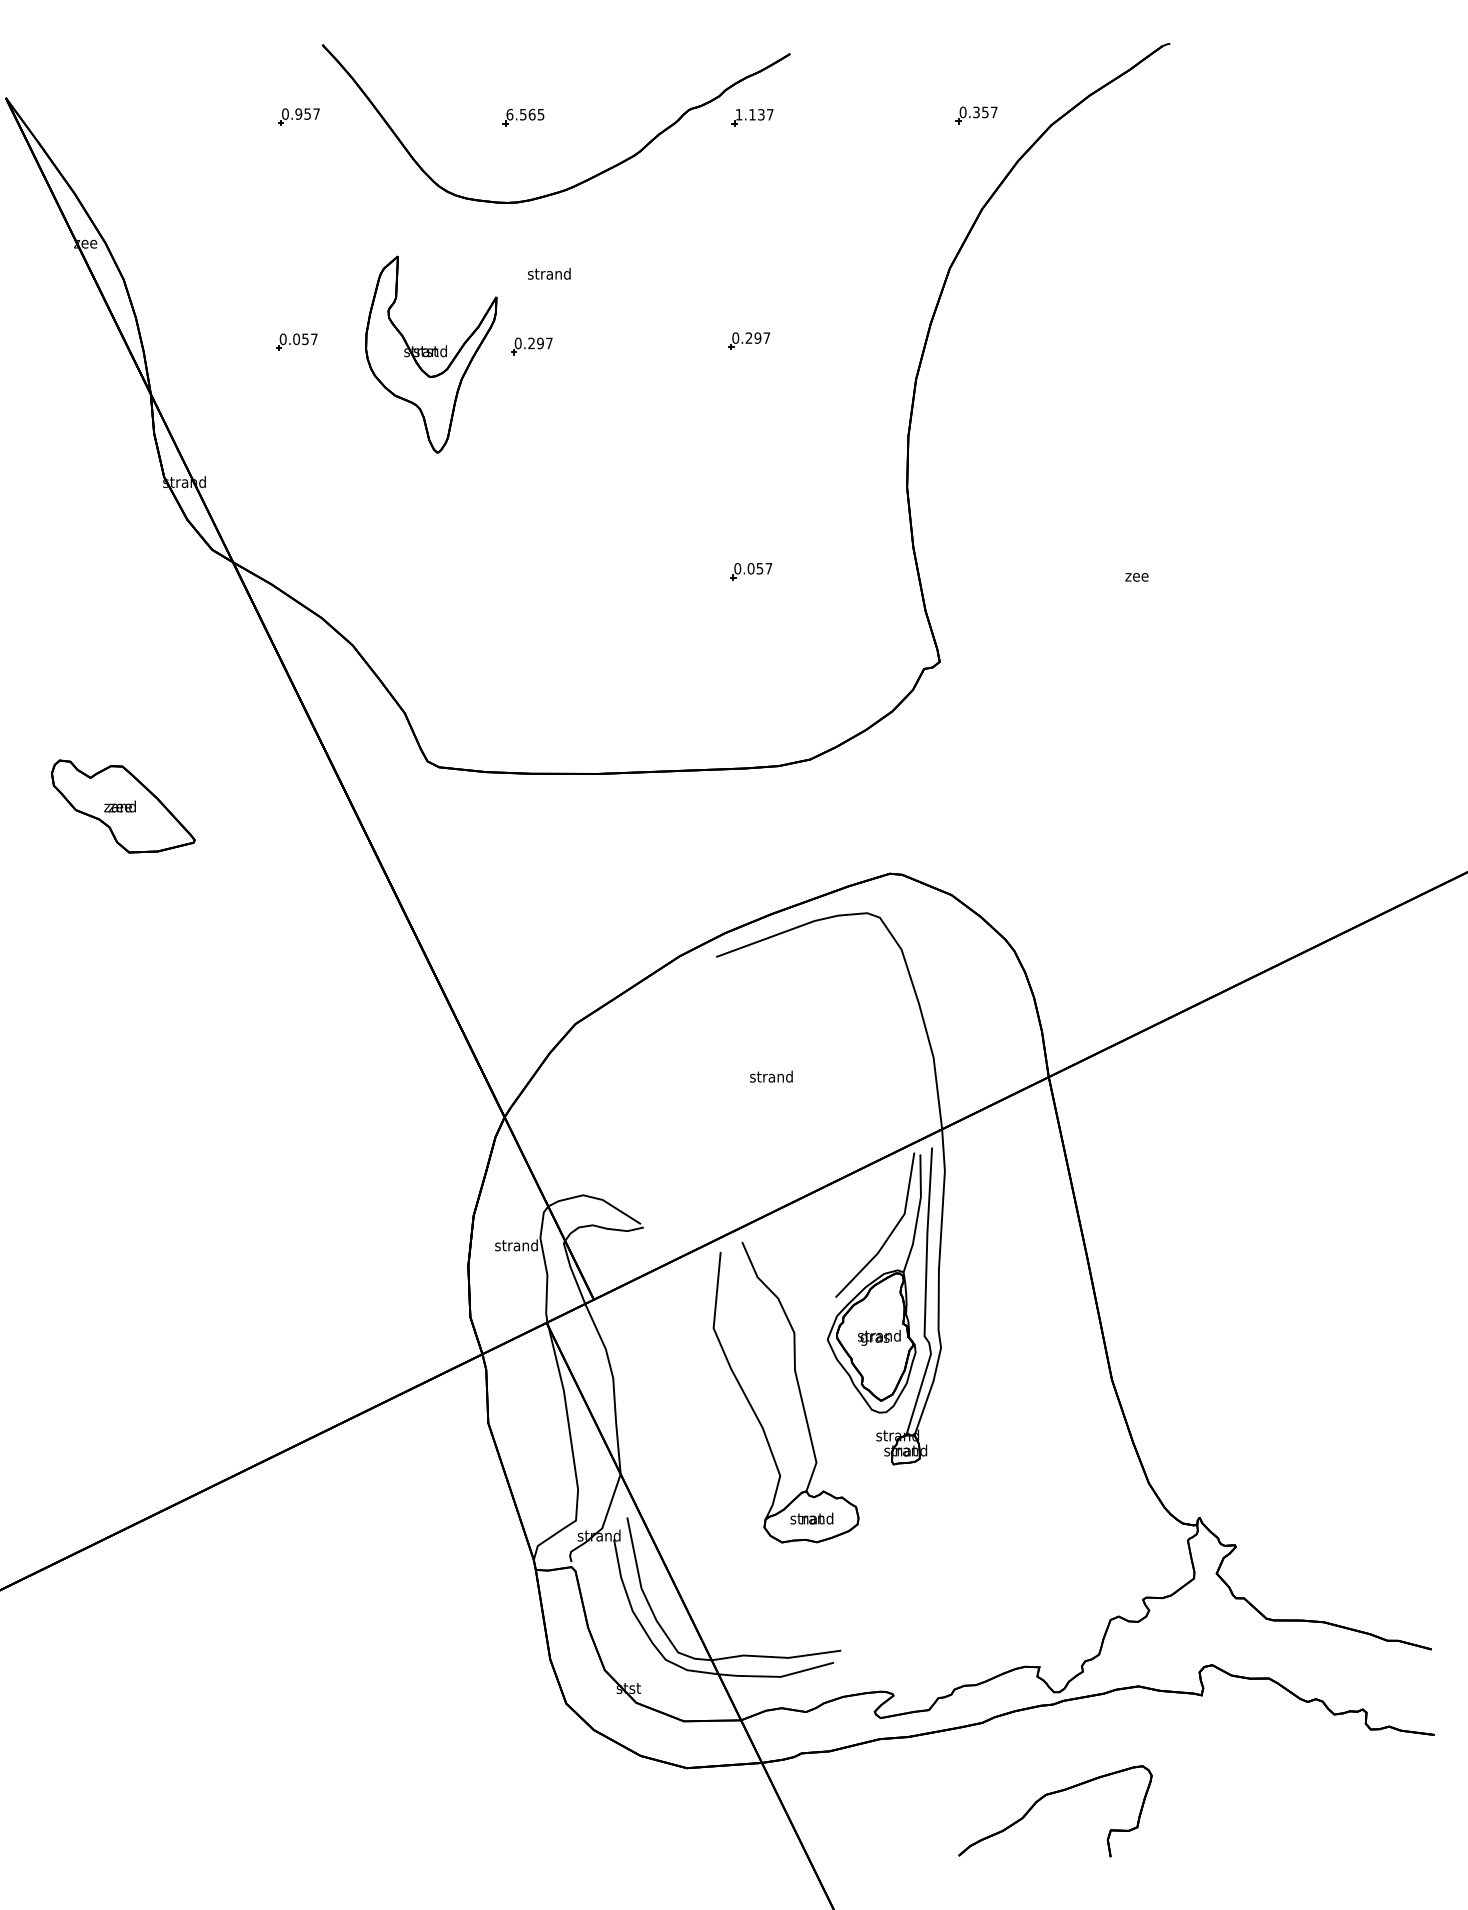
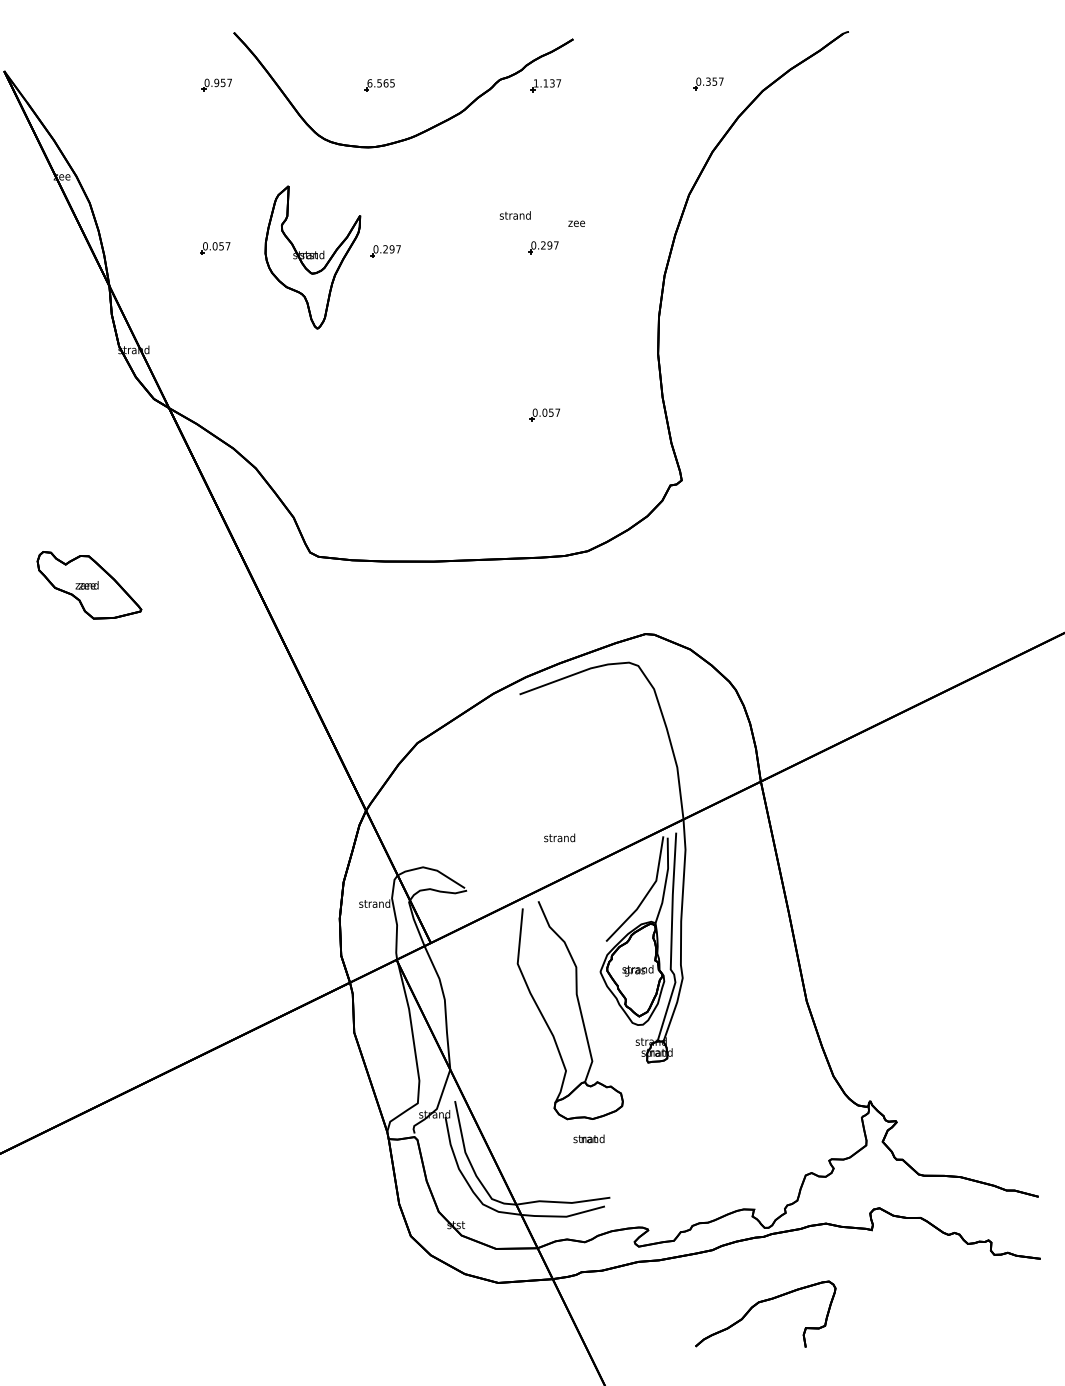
text: (549, 273) -> (515, 215), moved
text: (1136, 577) -> (576, 223), moved
text: (771, 1076) -> (559, 837), moved
text: (811, 1518) -> (588, 1138), moved

